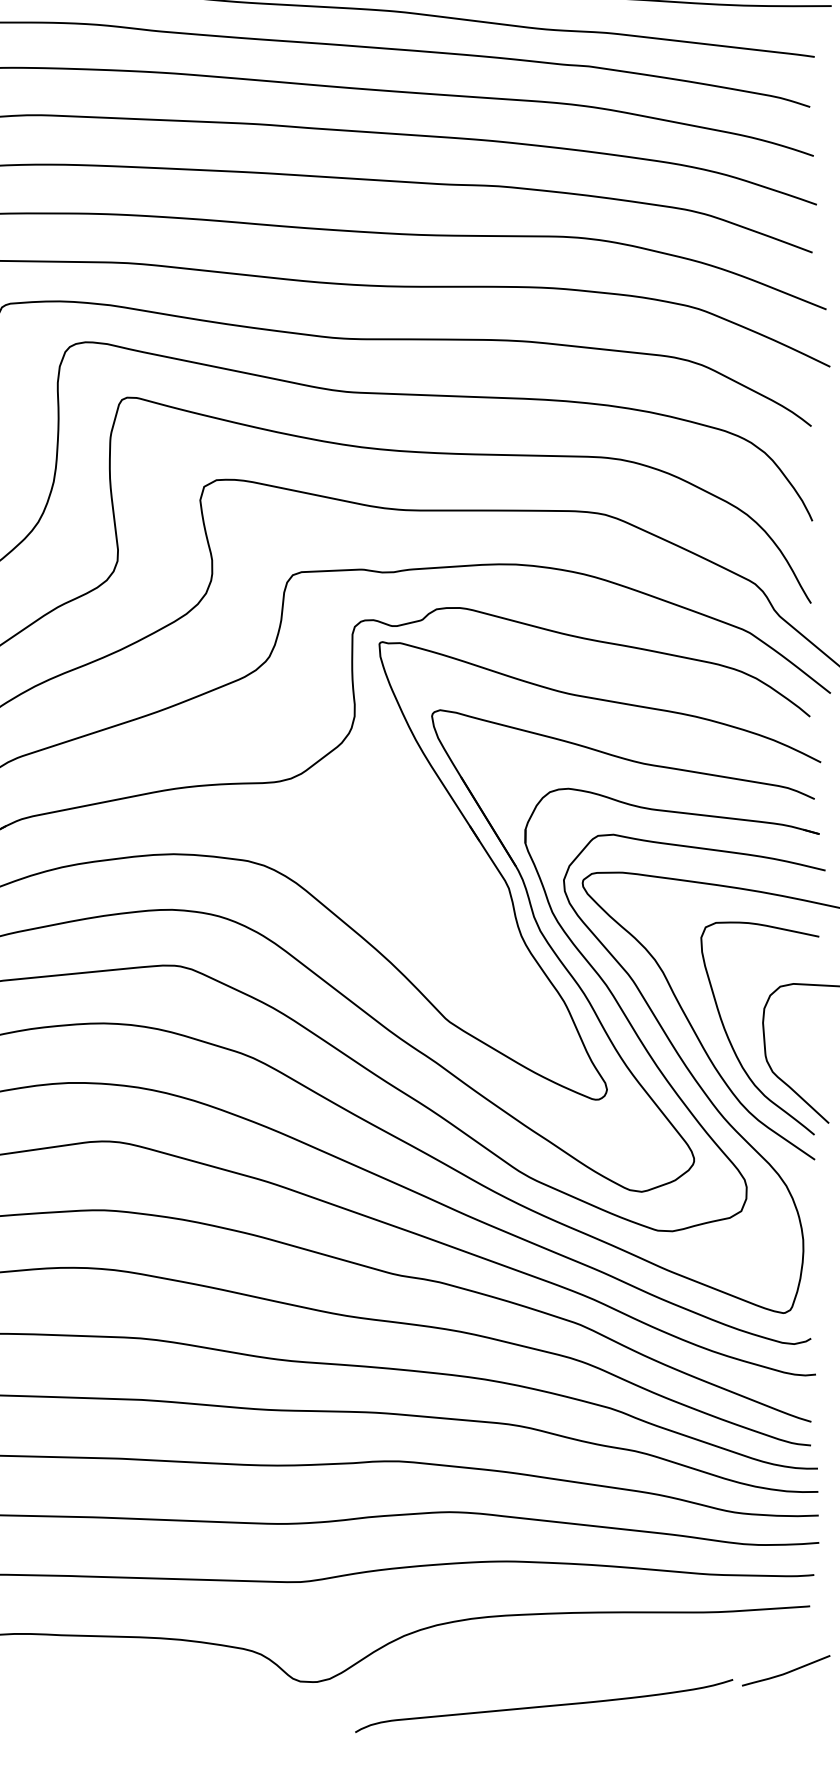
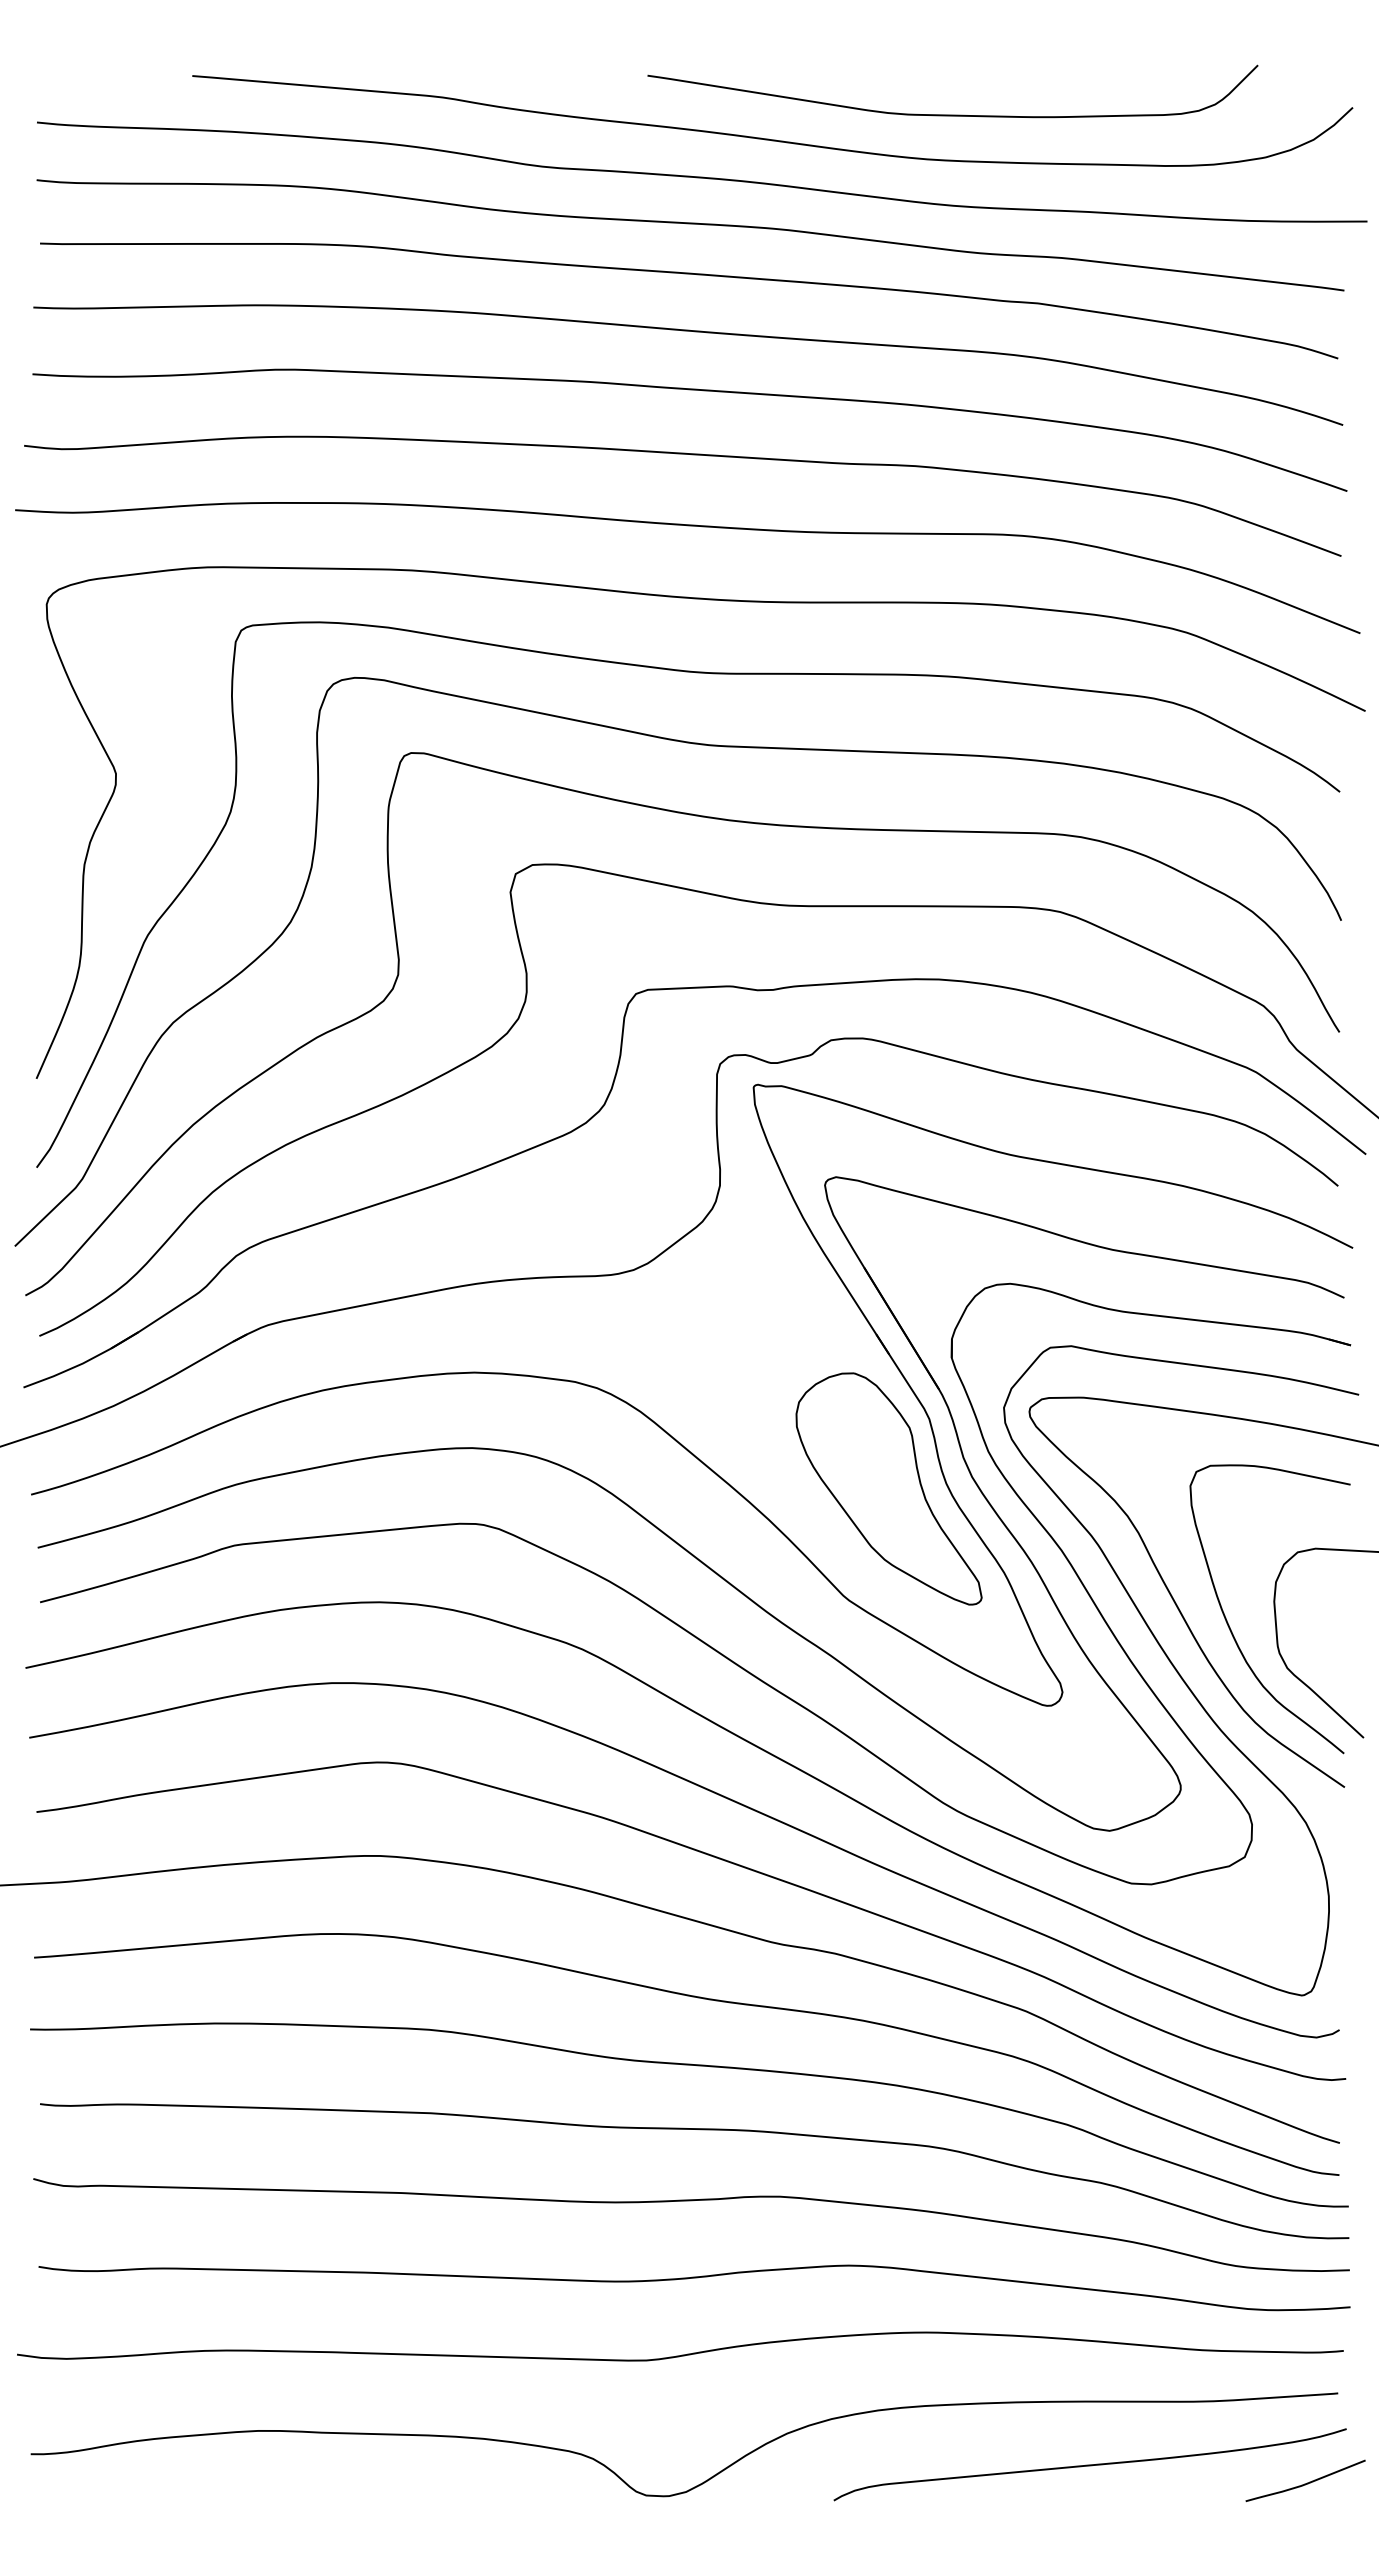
part: (478, 939) -> (888, 1488), added
curve: (543, 1705) -> (1089, 2464), moved

